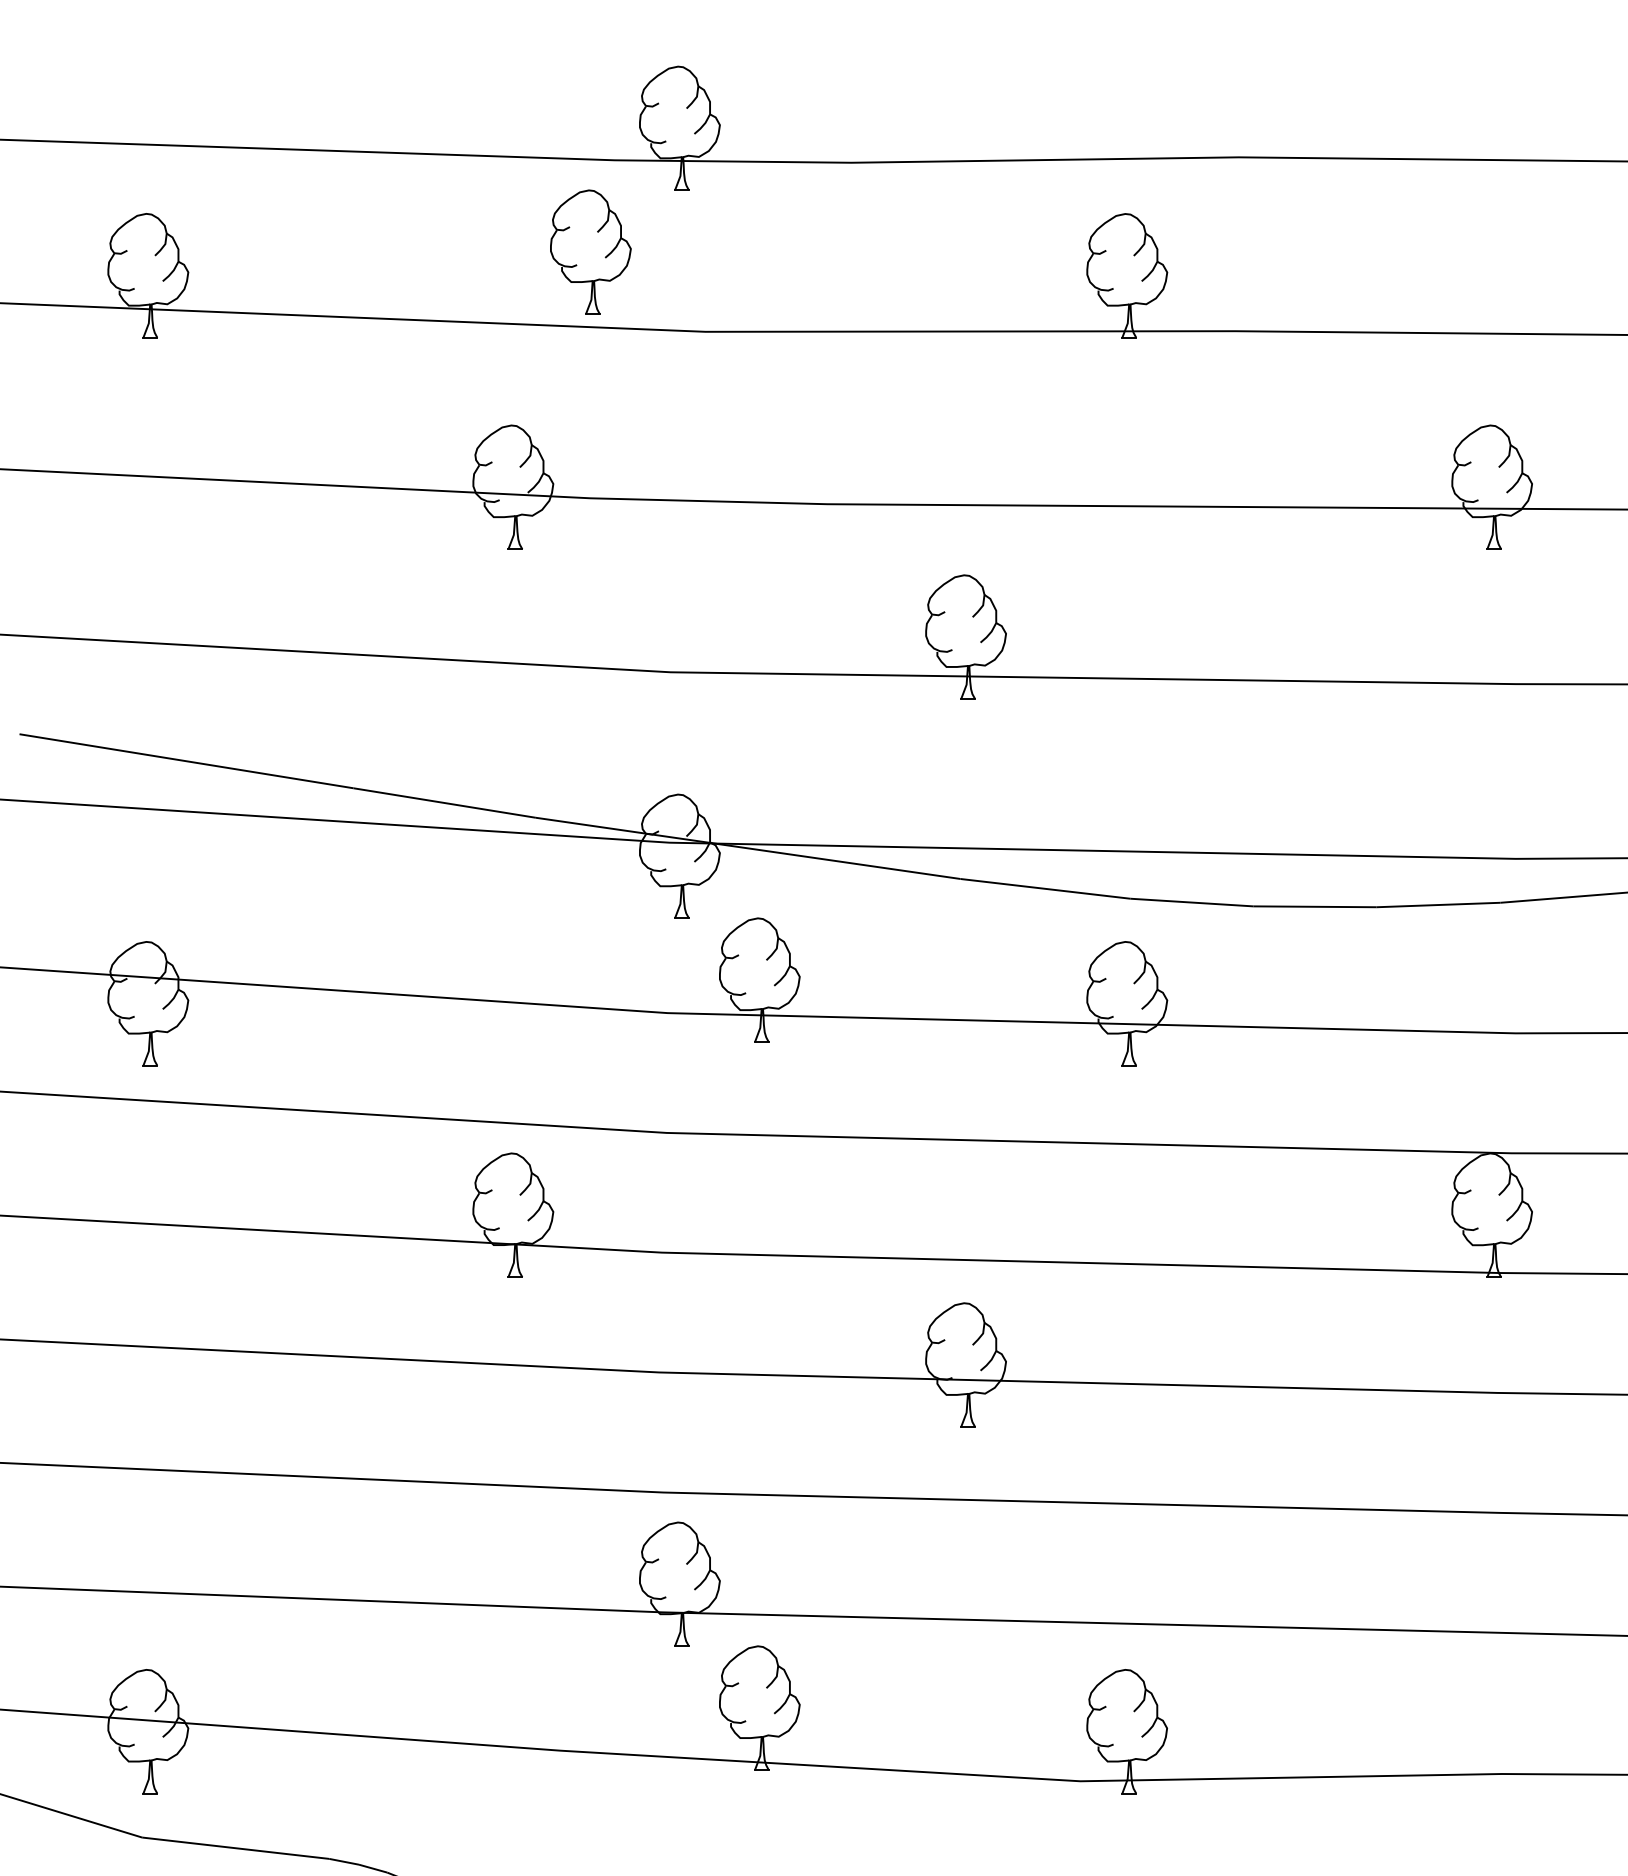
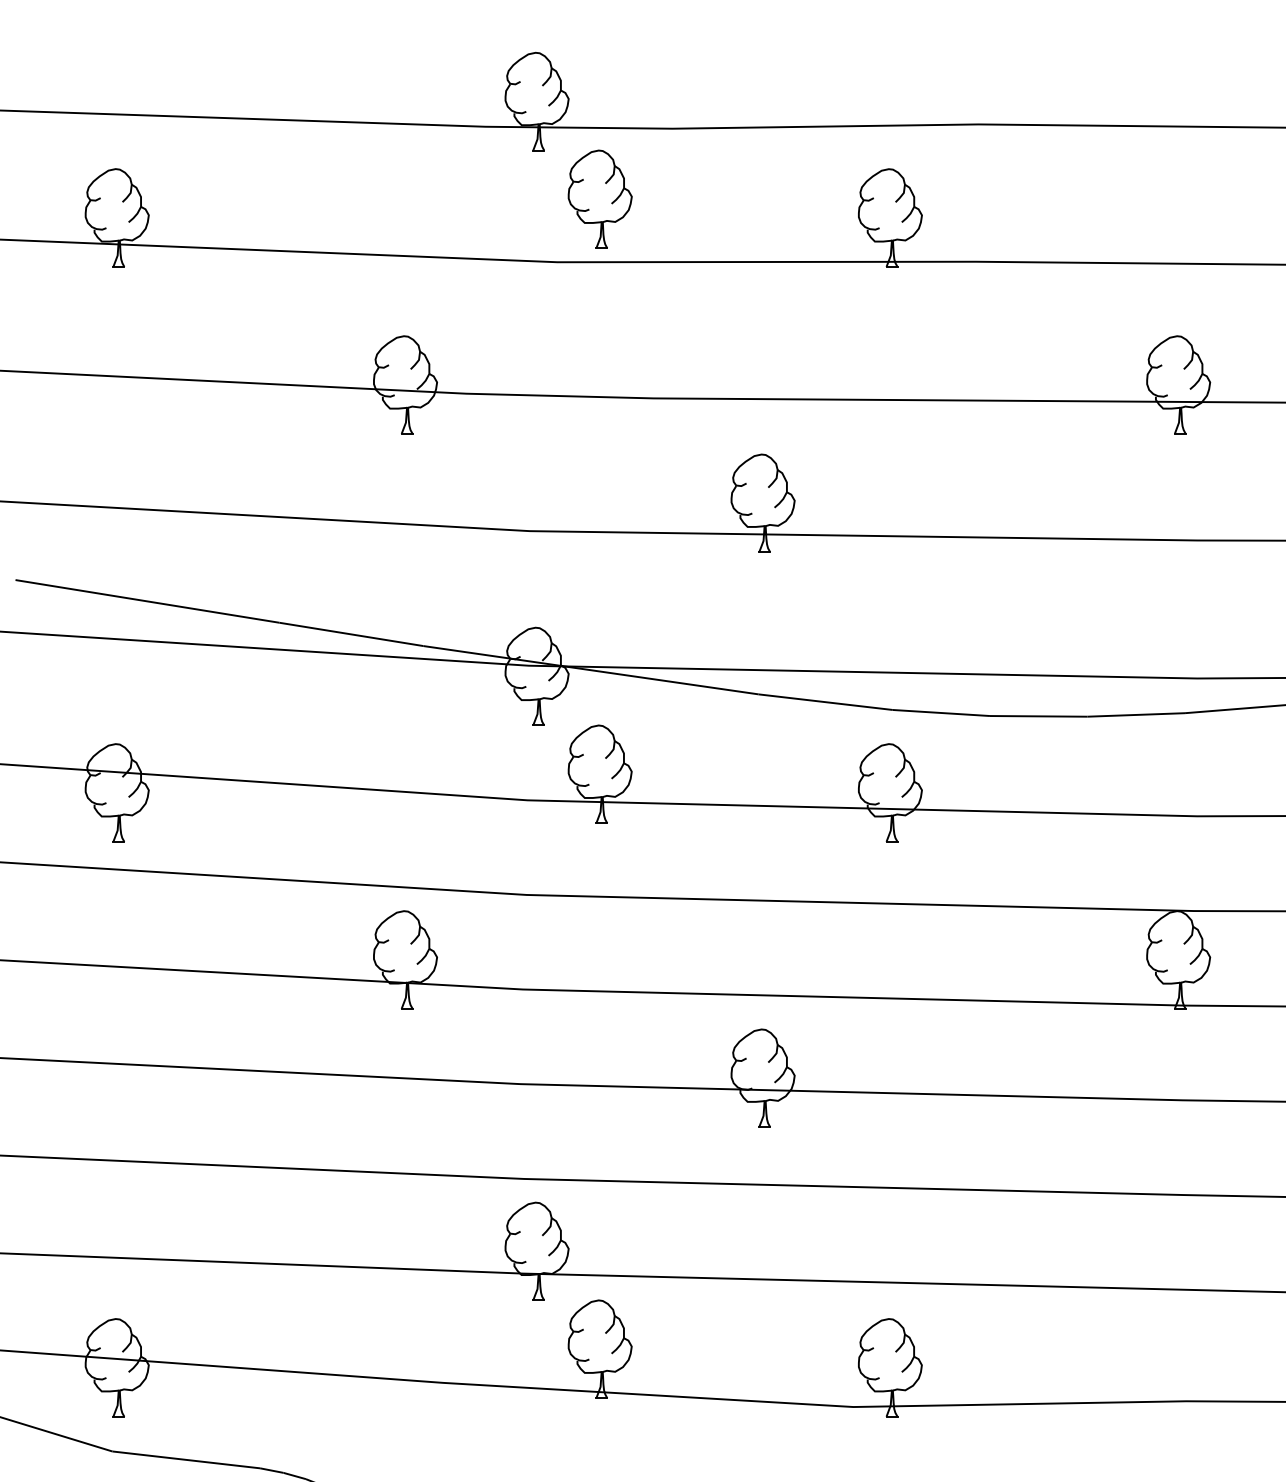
part: (590, 251) -> (599, 198), moved

